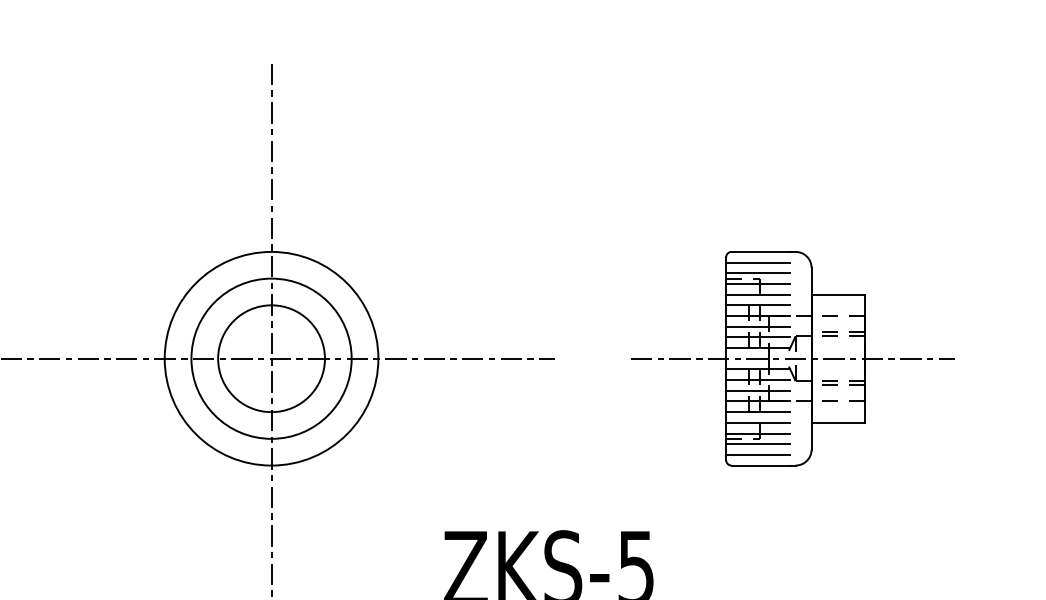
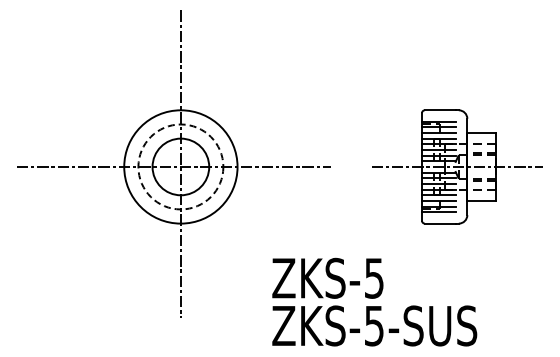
line: (759, 261) -> (439, 115), removed
circle: (270, 357) -> (180, 166), solid -> dashed
line: (759, 454) -> (439, 217), removed

